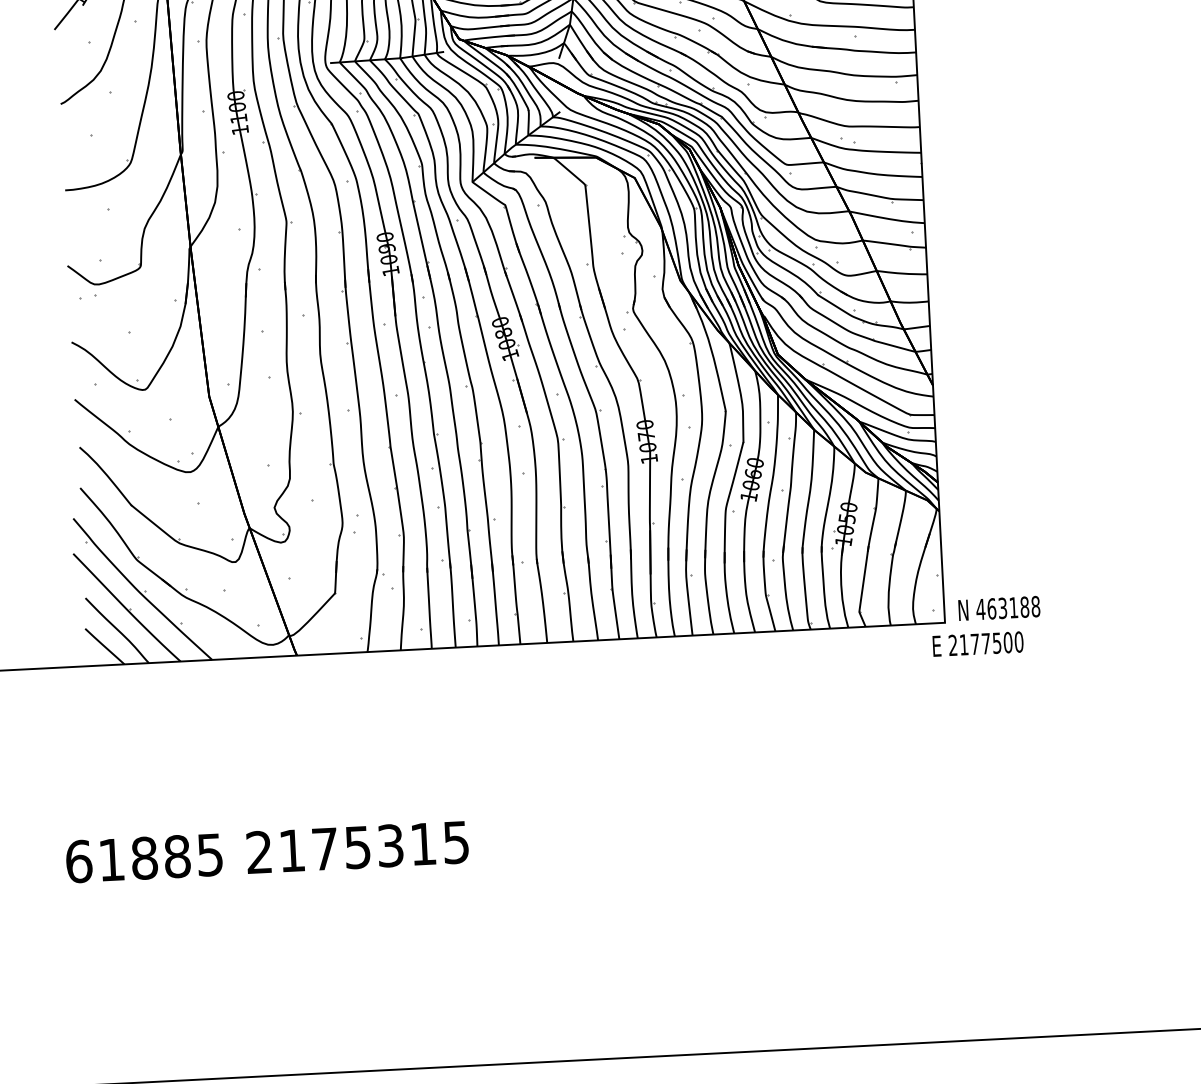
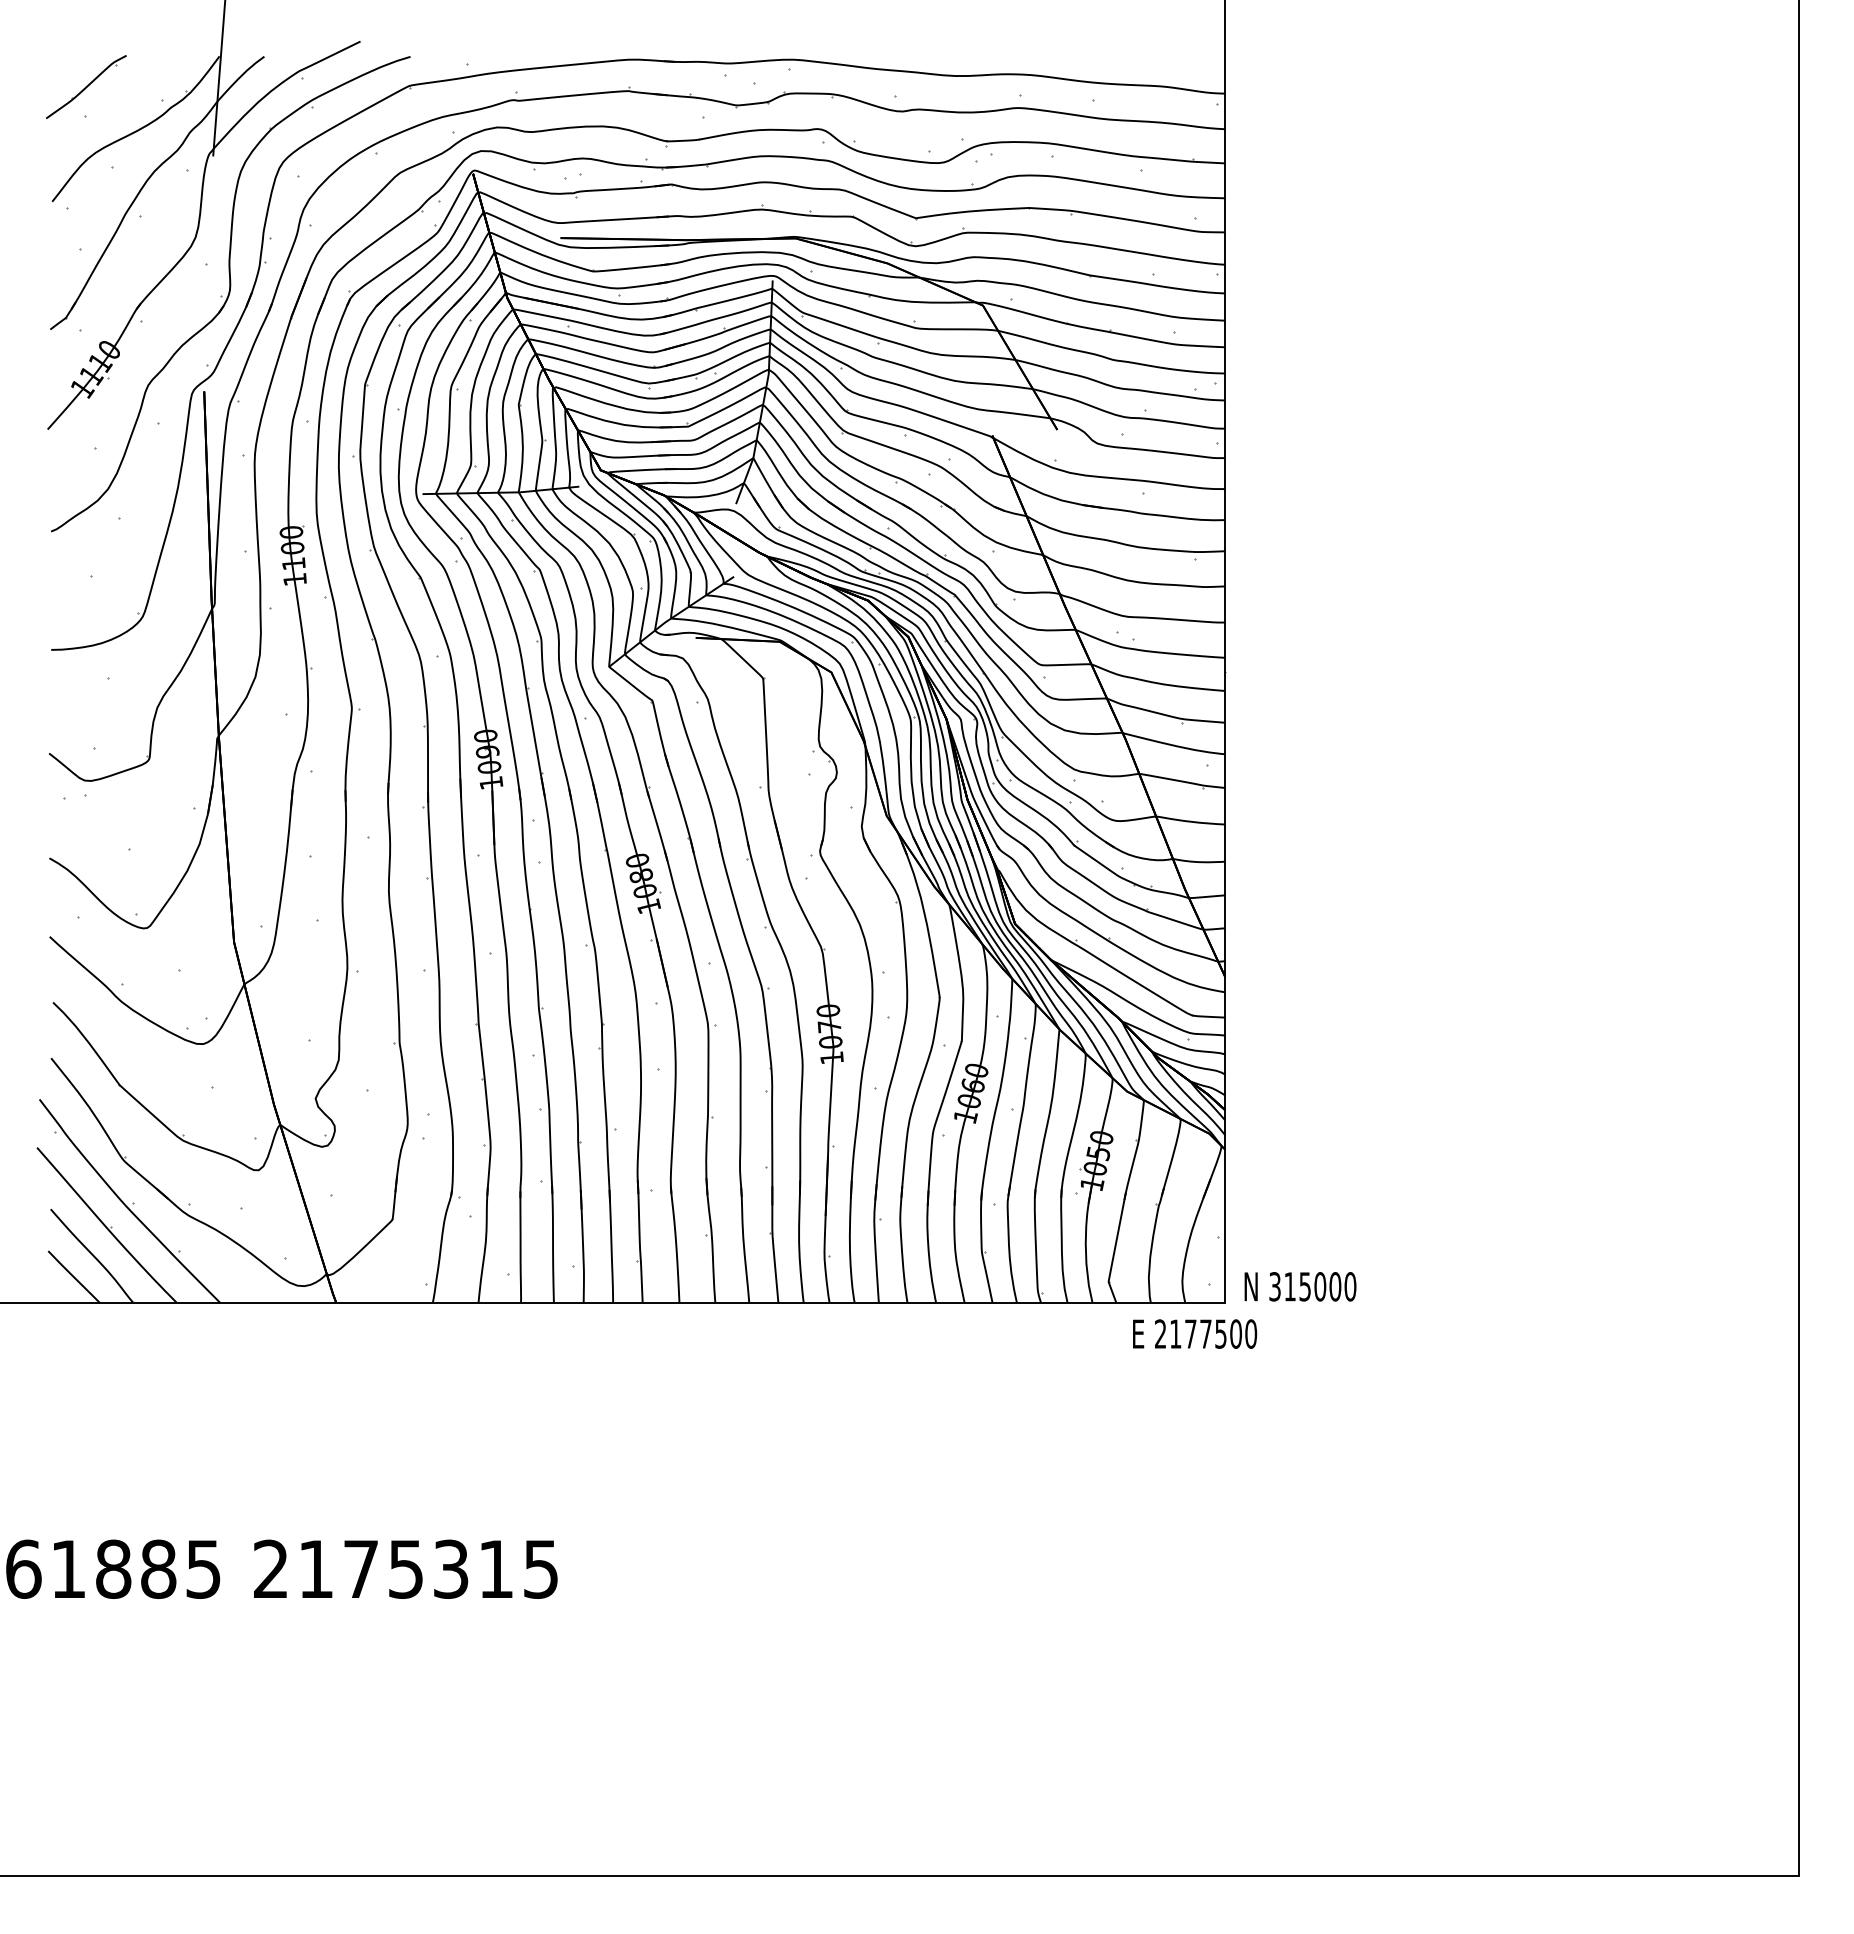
text: (1008, 607) -> (1312, 1286), 463188 -> 315000
text: (978, 643) -> (1195, 1333), moved

